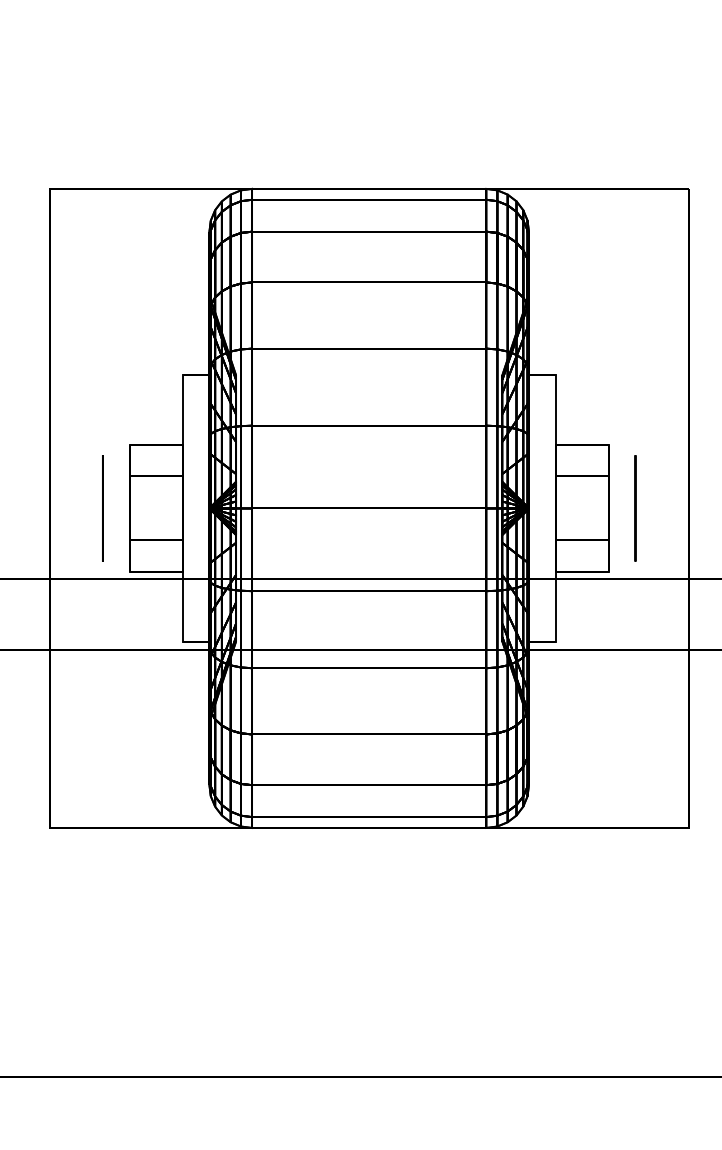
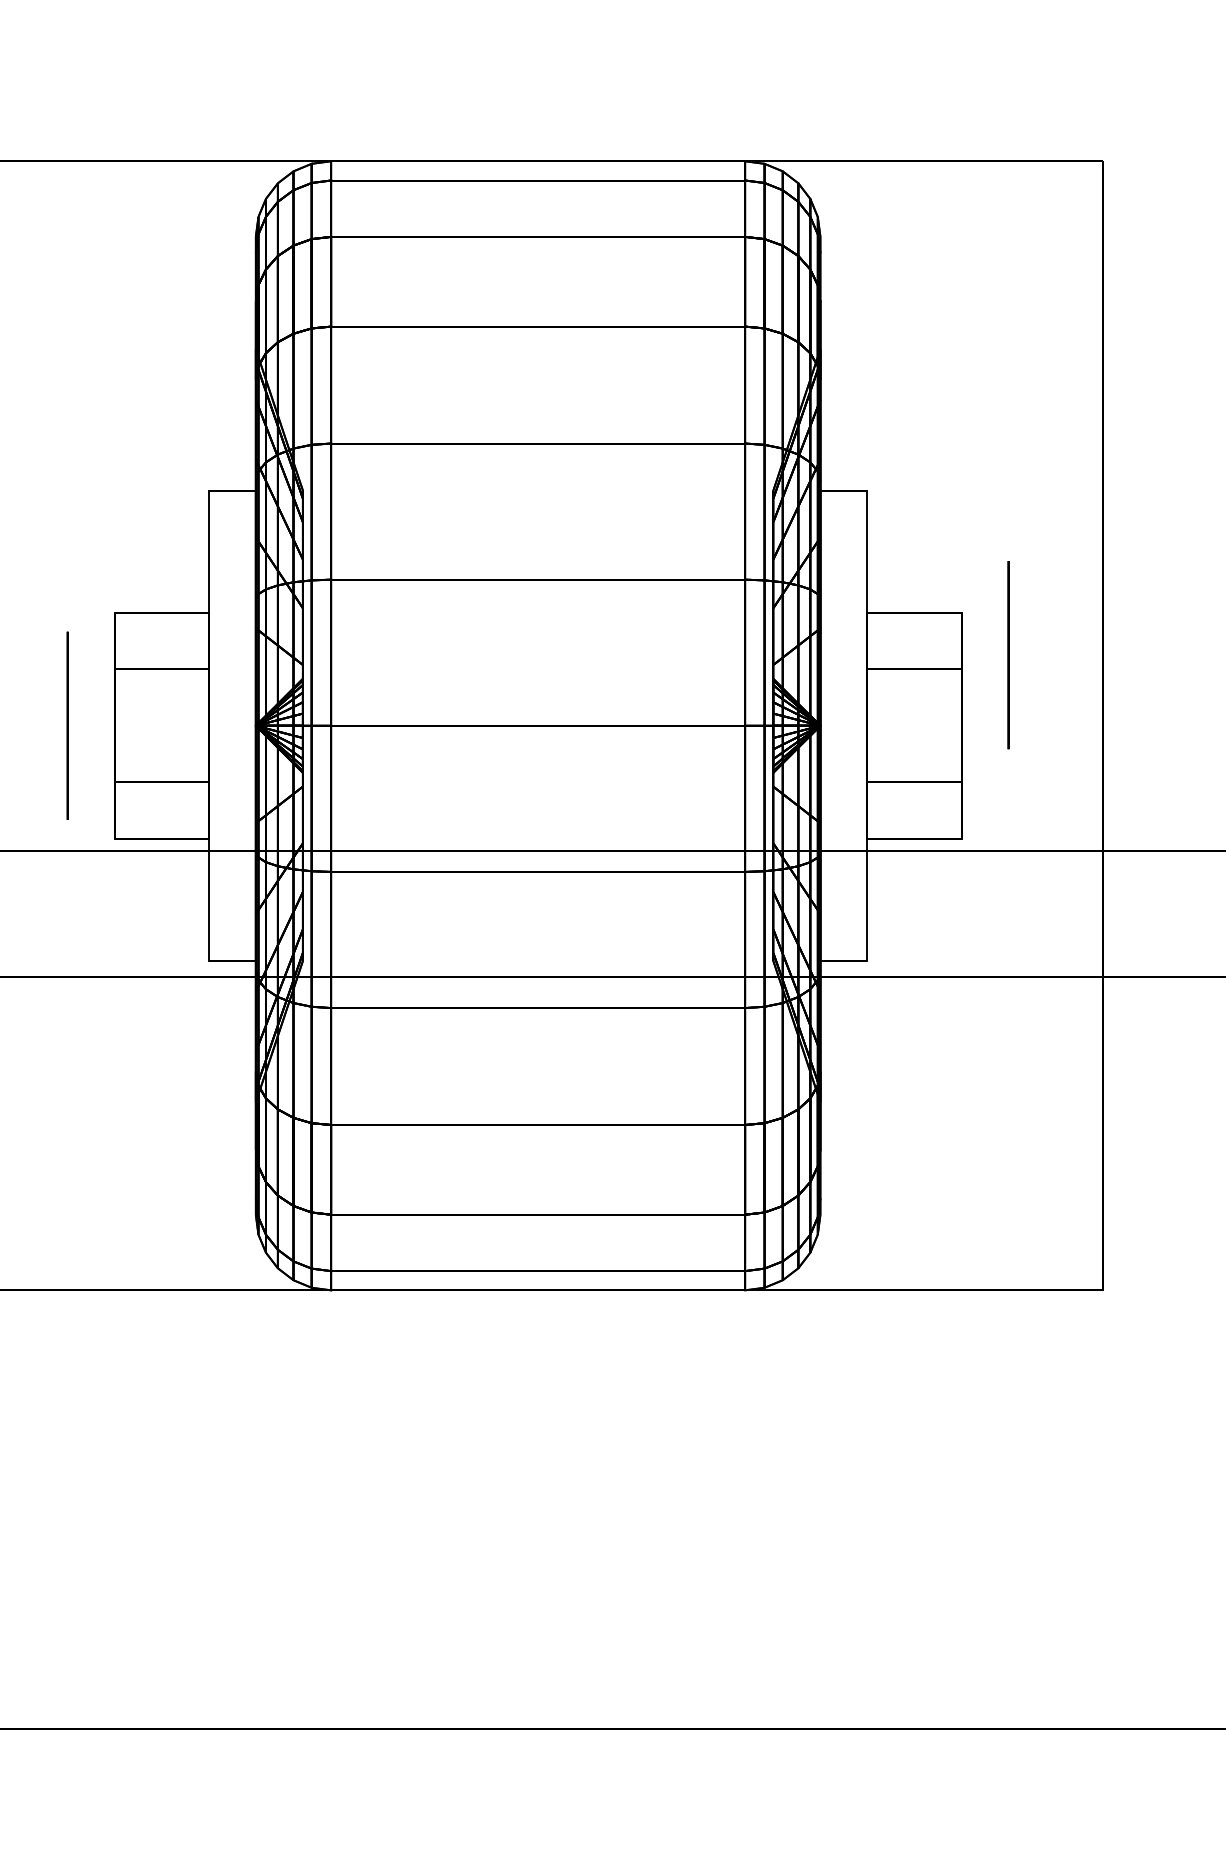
circle: (635, 508) -> (1008, 655), moved

